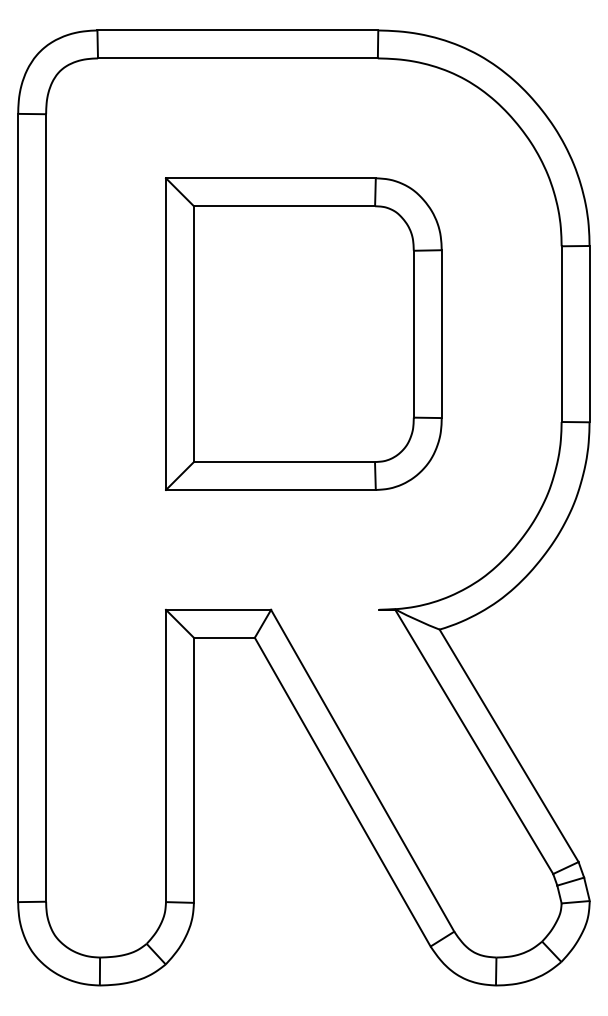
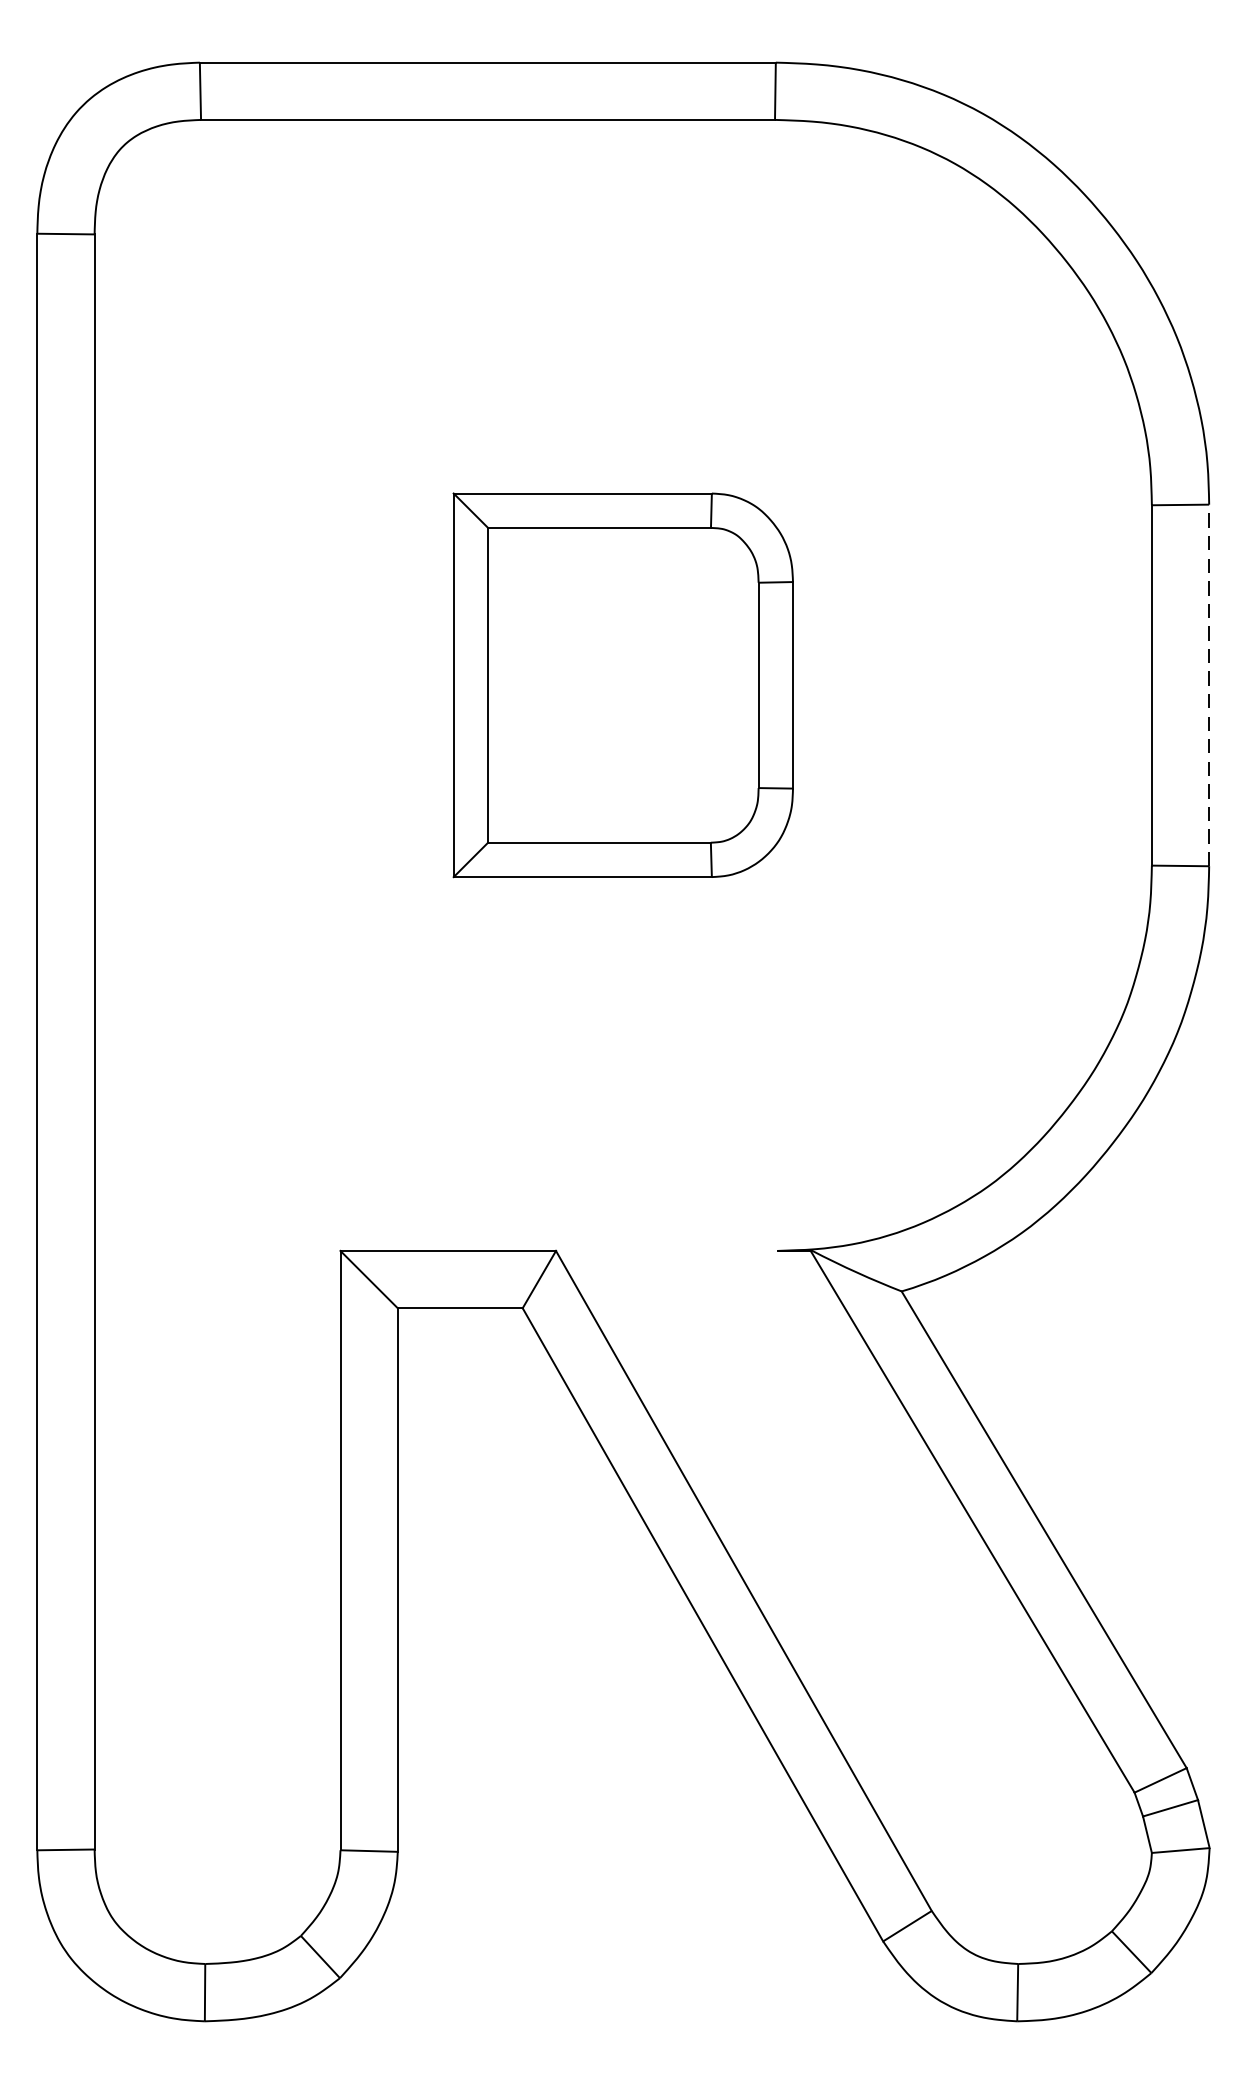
part: (303, 333) -> (622, 684), size x0.6
line: (589, 333) -> (1209, 684), solid -> dashed

